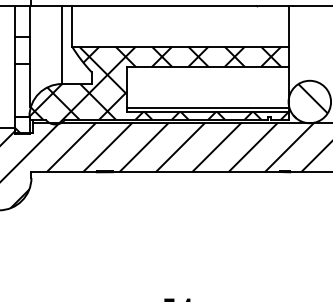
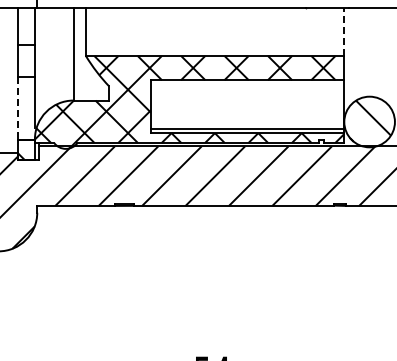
line: (288, 26) -> (344, 31), solid -> dashed
line: (14, 90) -> (17, 108), solid -> dashed

